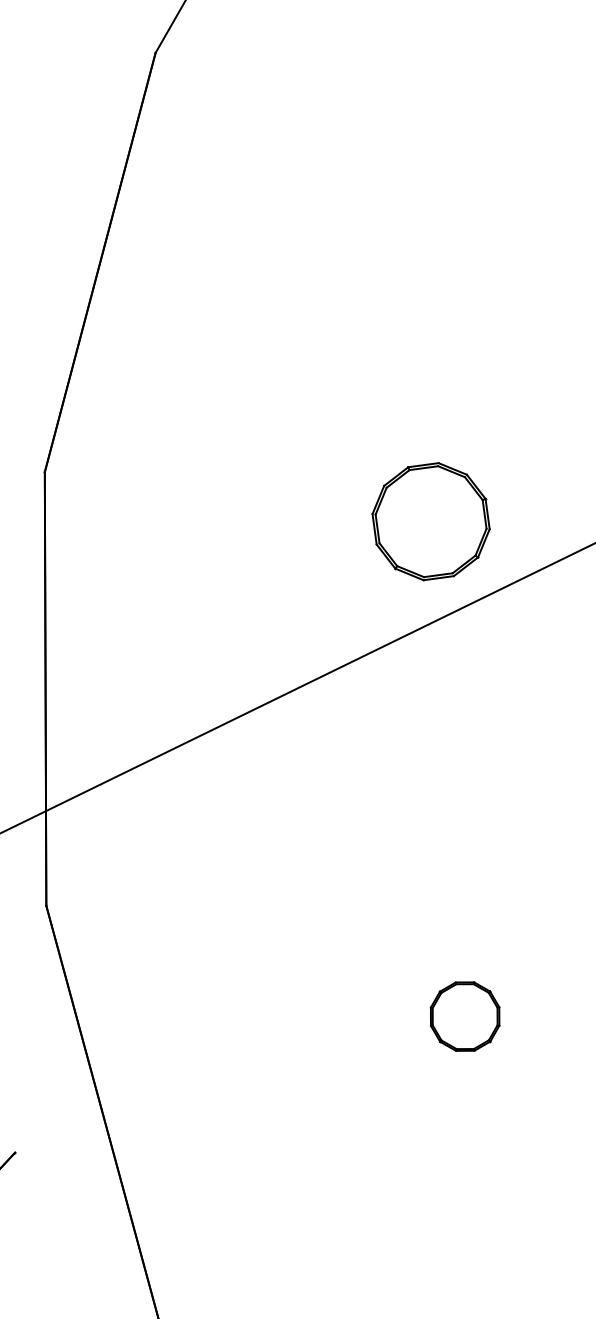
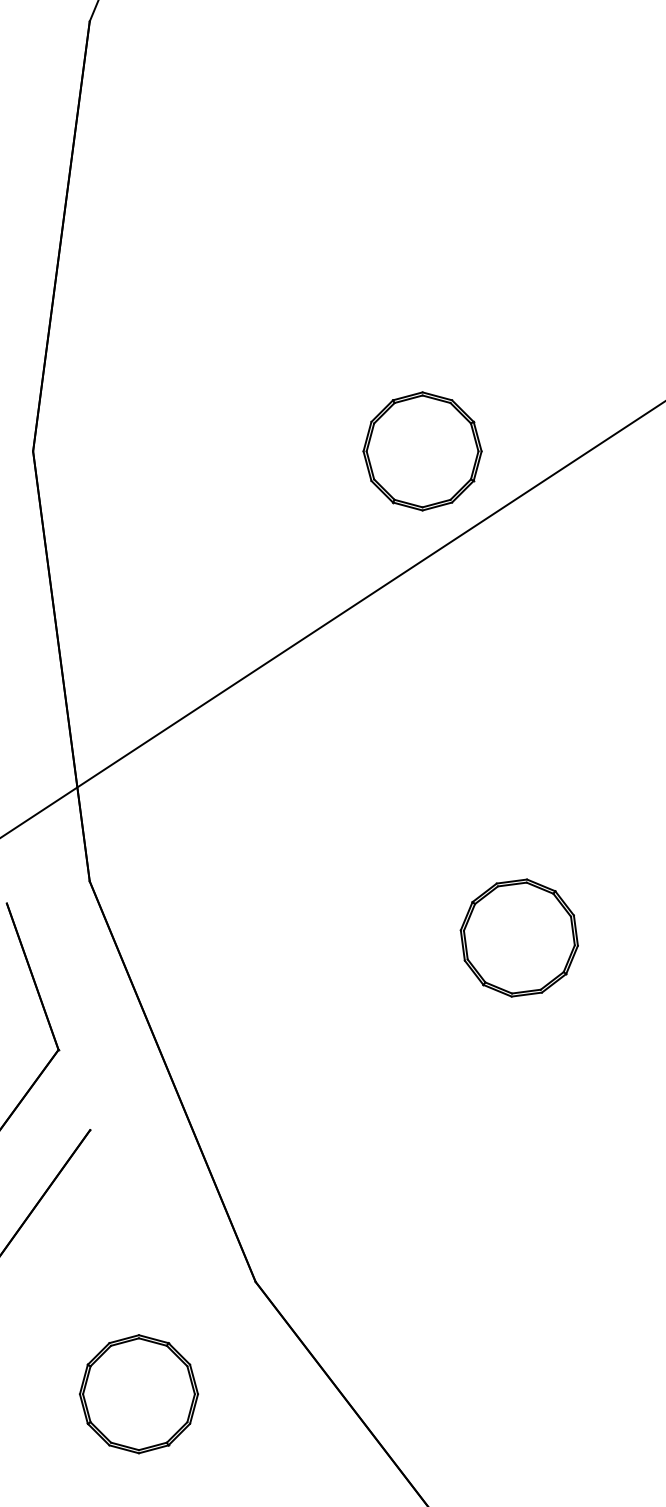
part: (464, 1016) -> (518, 937), size x1.67

